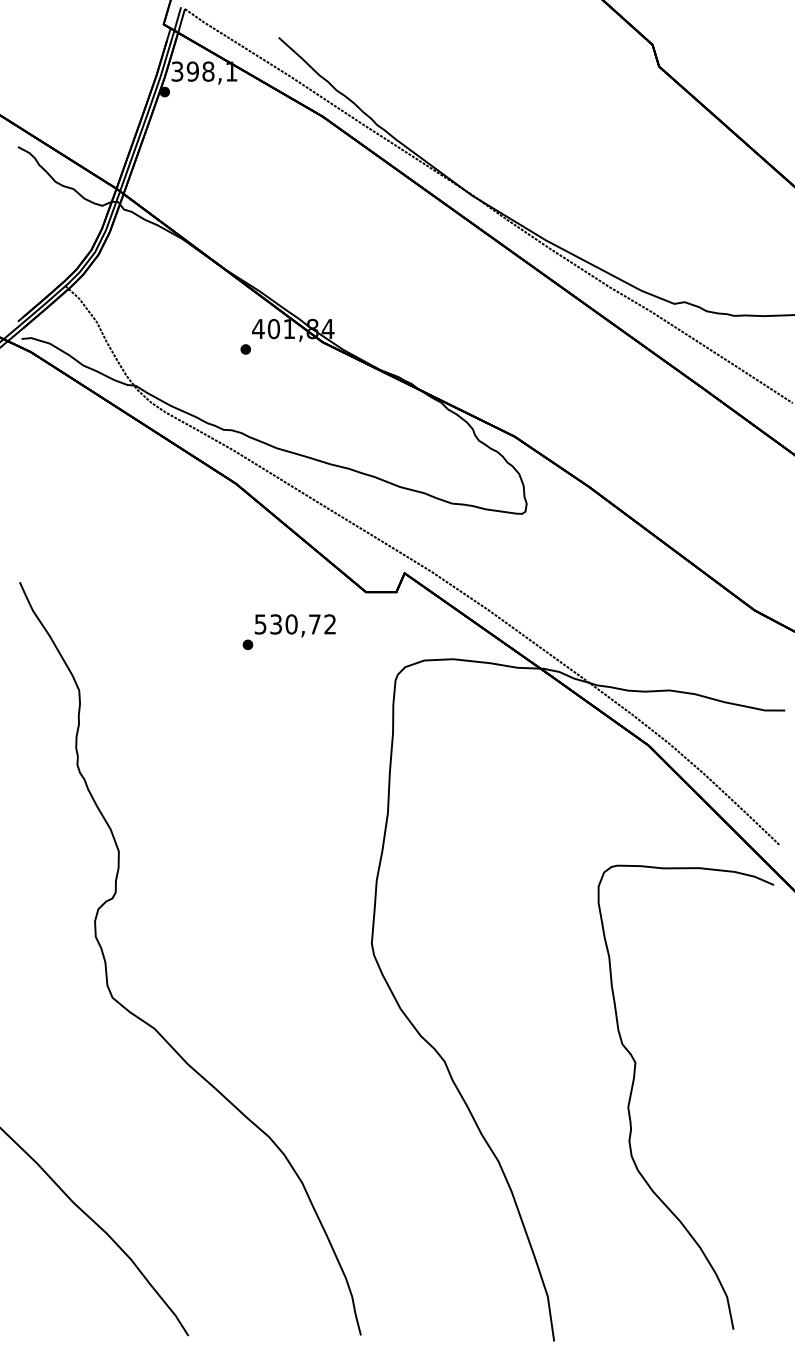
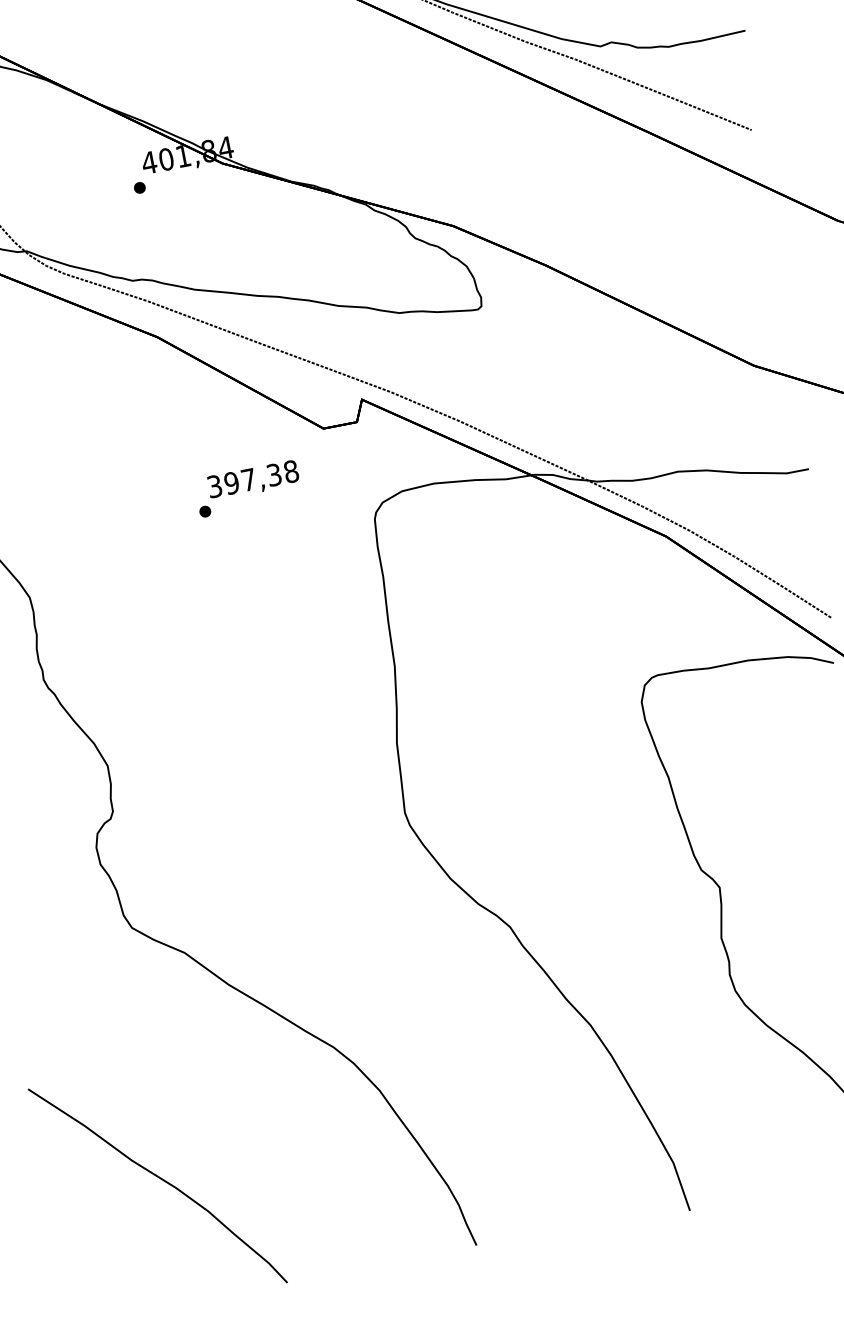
text: (295, 624) -> (253, 479), 530,72 -> 397,38

